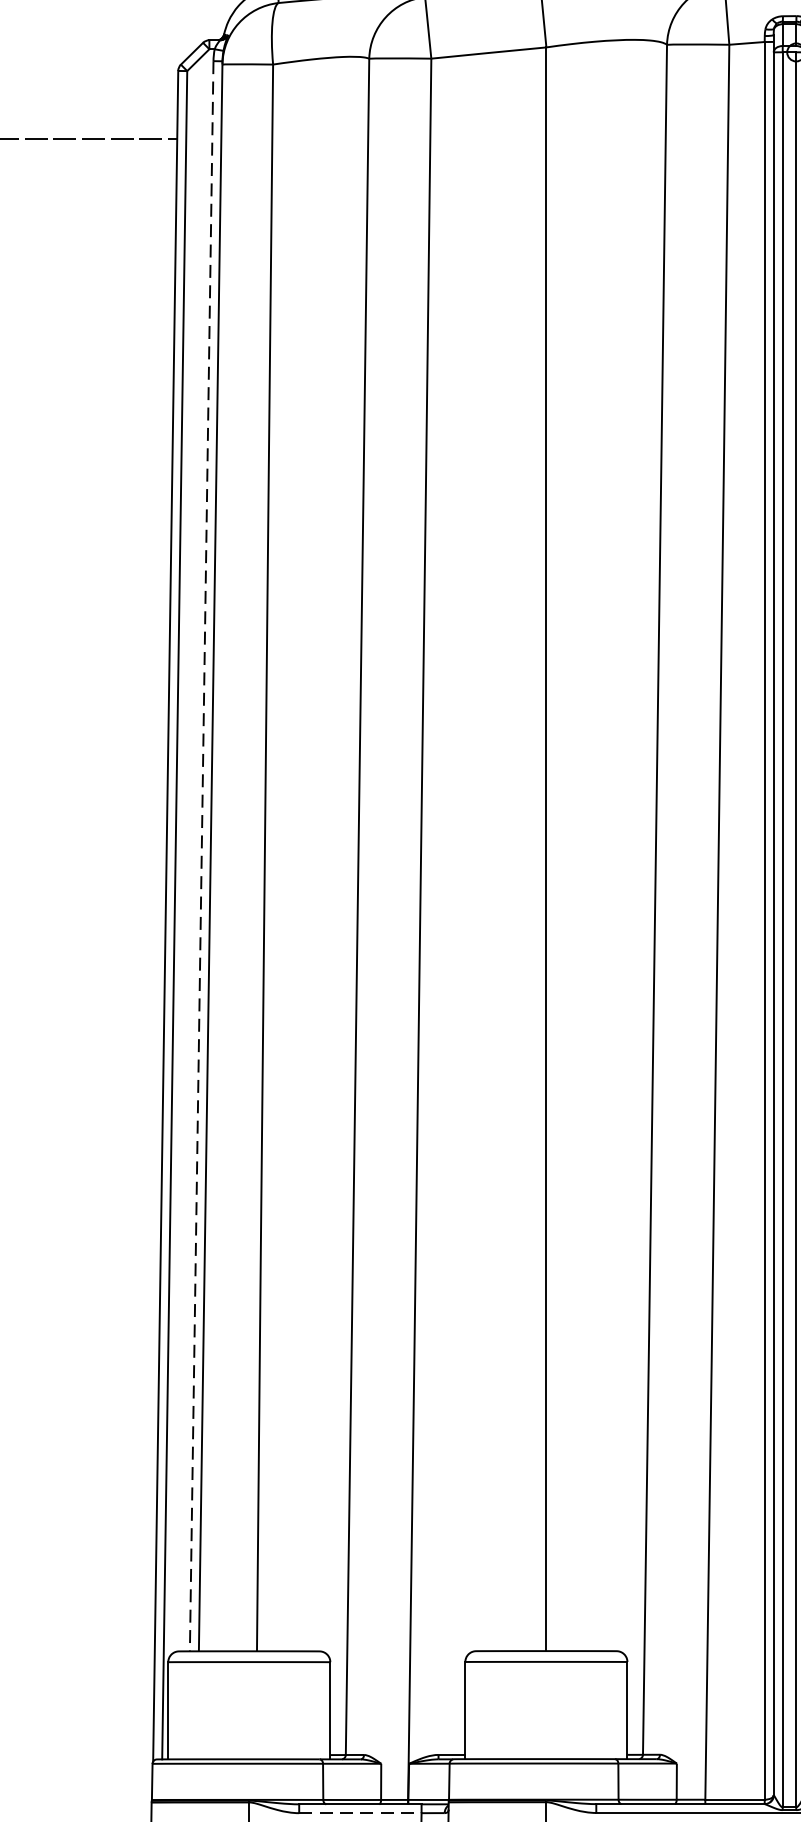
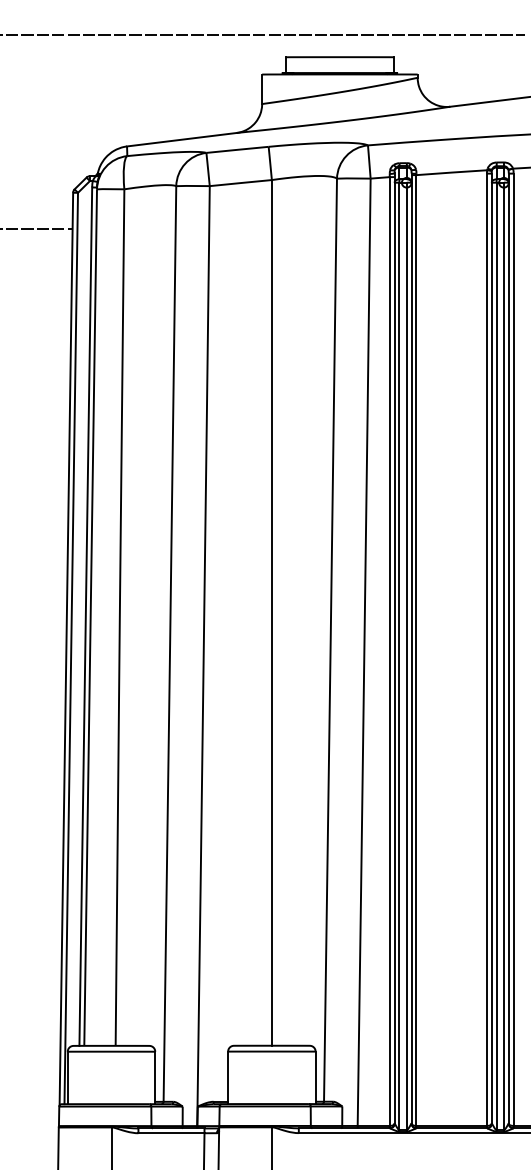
line: (201, 857) -> (85, 617), dashed -> solid
line: (360, 1813) -> (171, 1133), dashed -> solid

